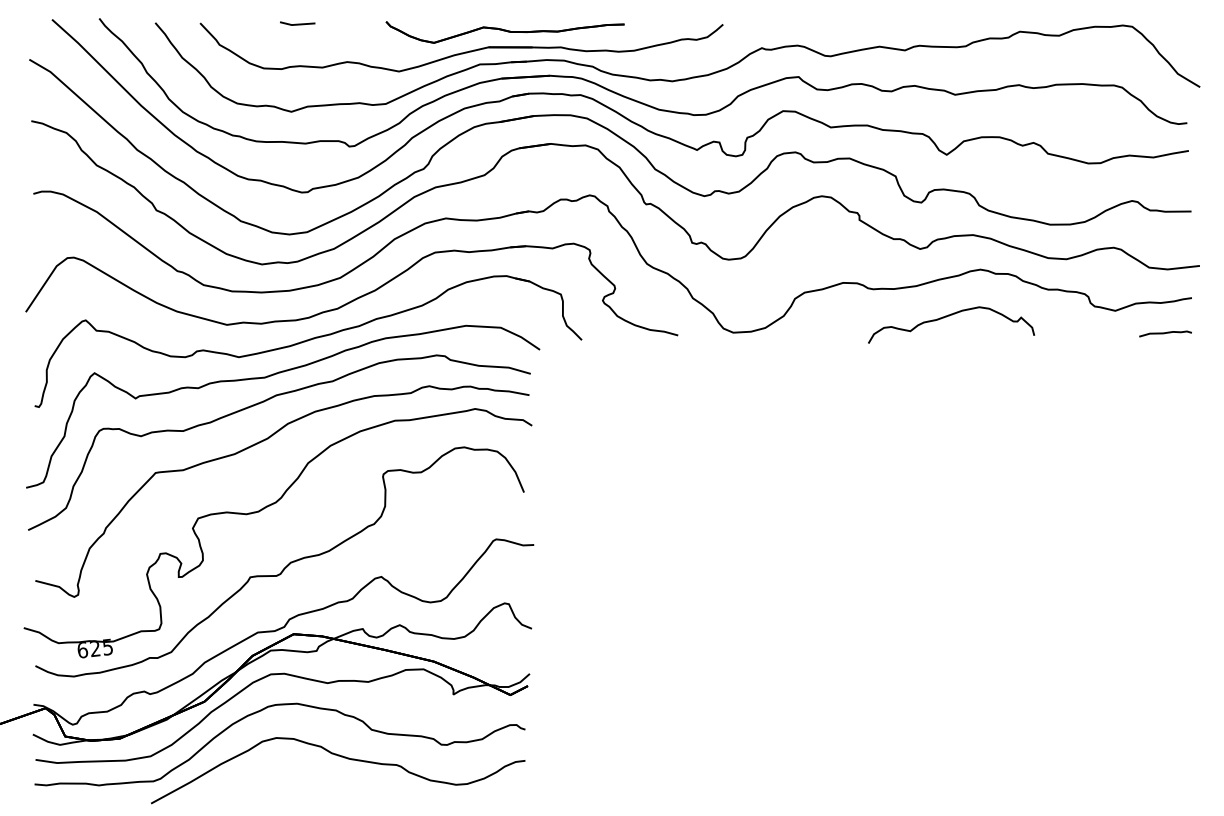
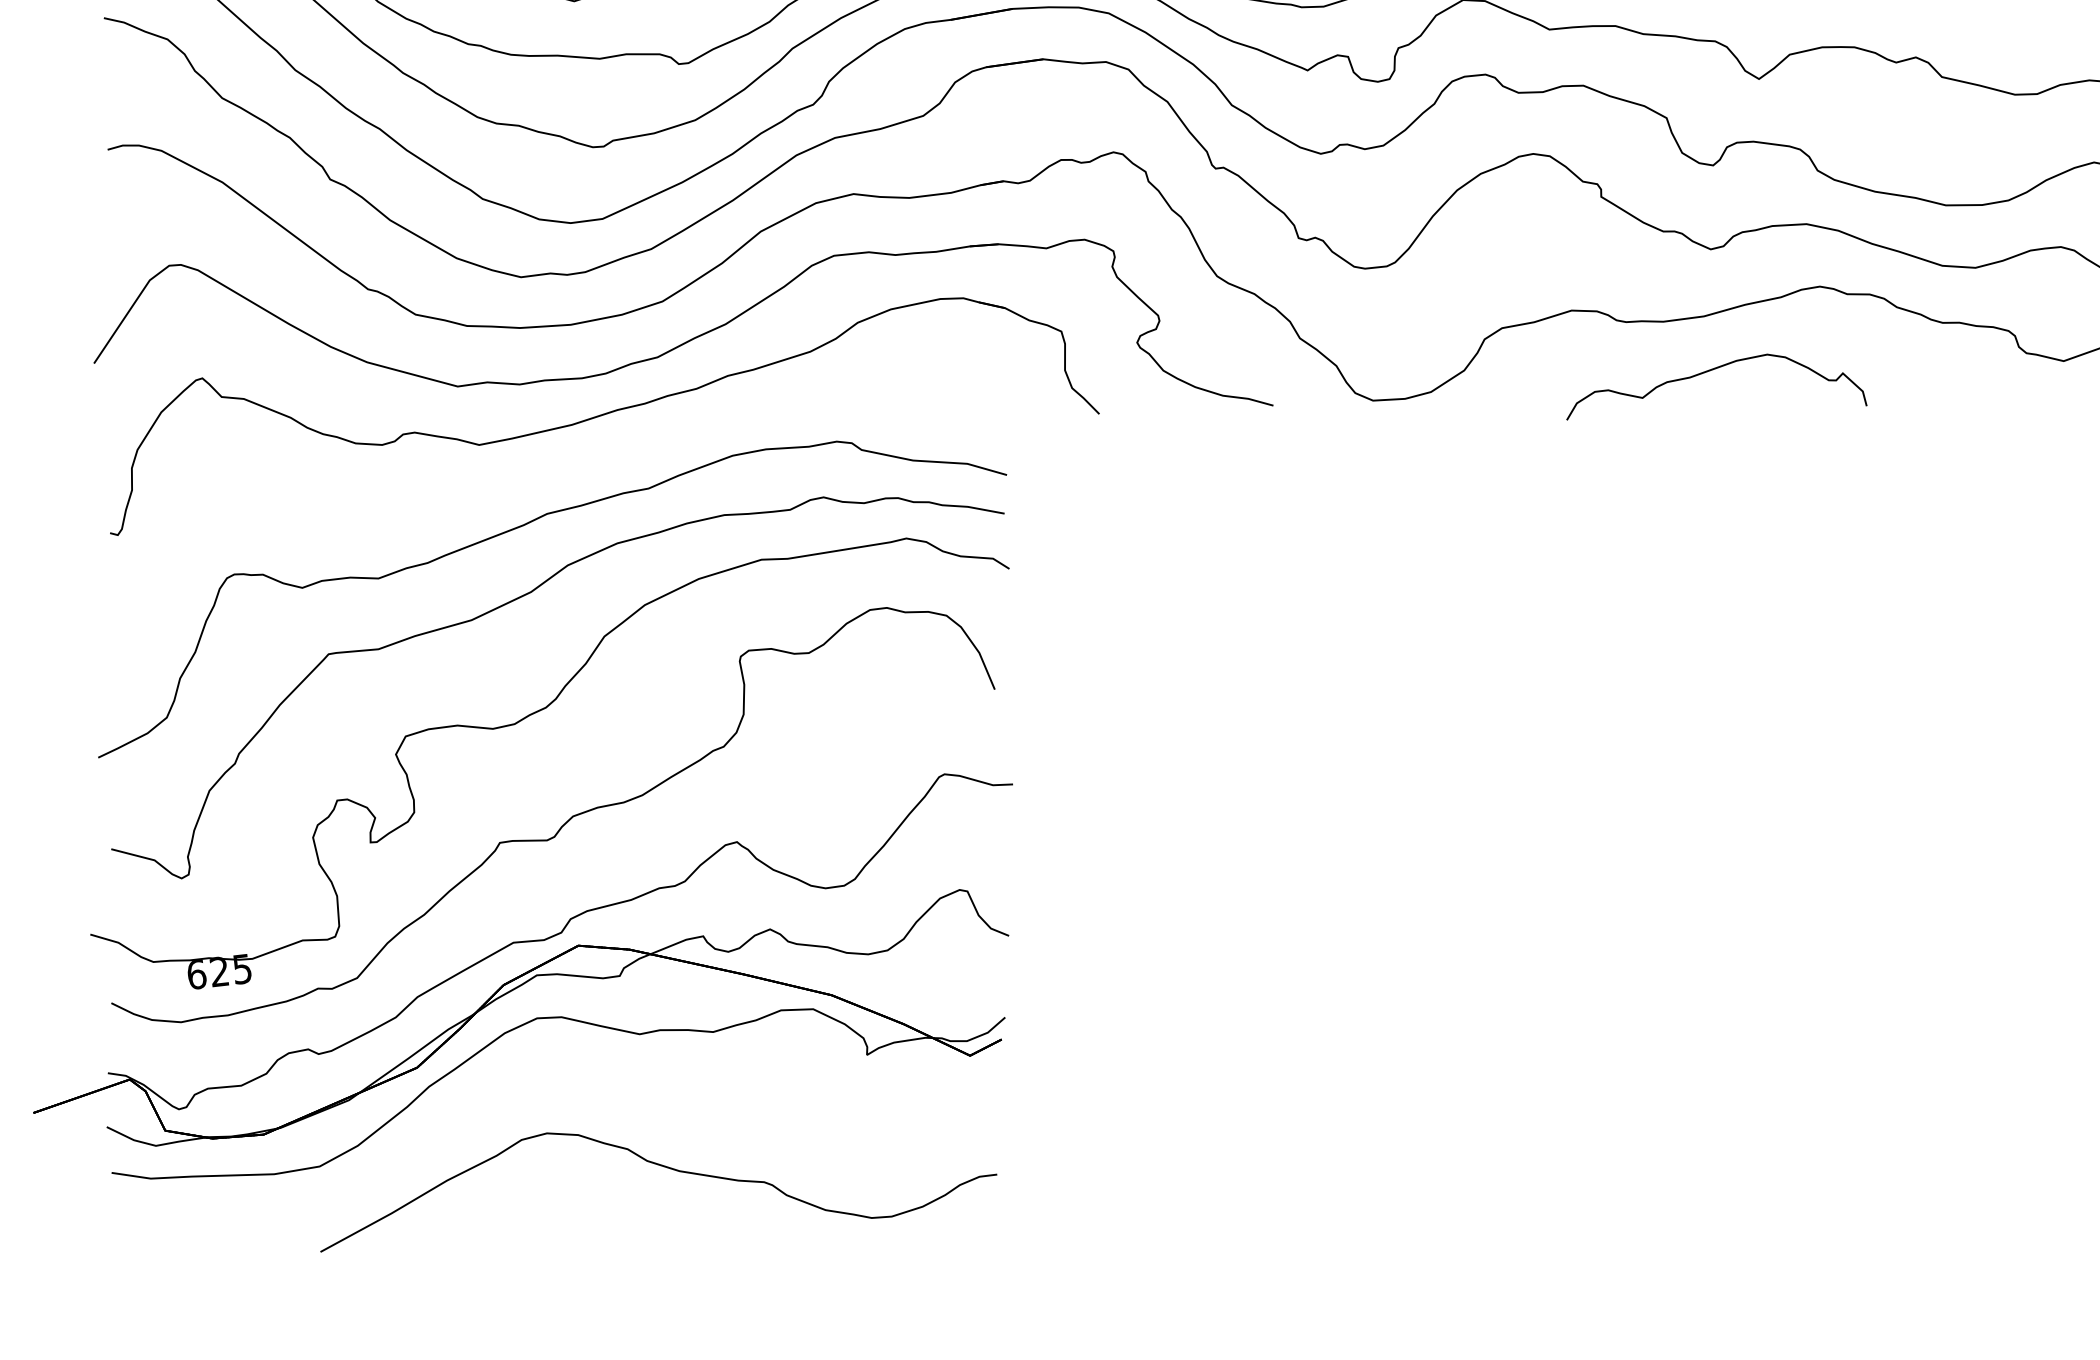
curve: (949, 316) -> (1713, 371), moved
curve: (274, 375) -> (543, 478), removed
part: (263, 710) -> (523, 1083), removed

